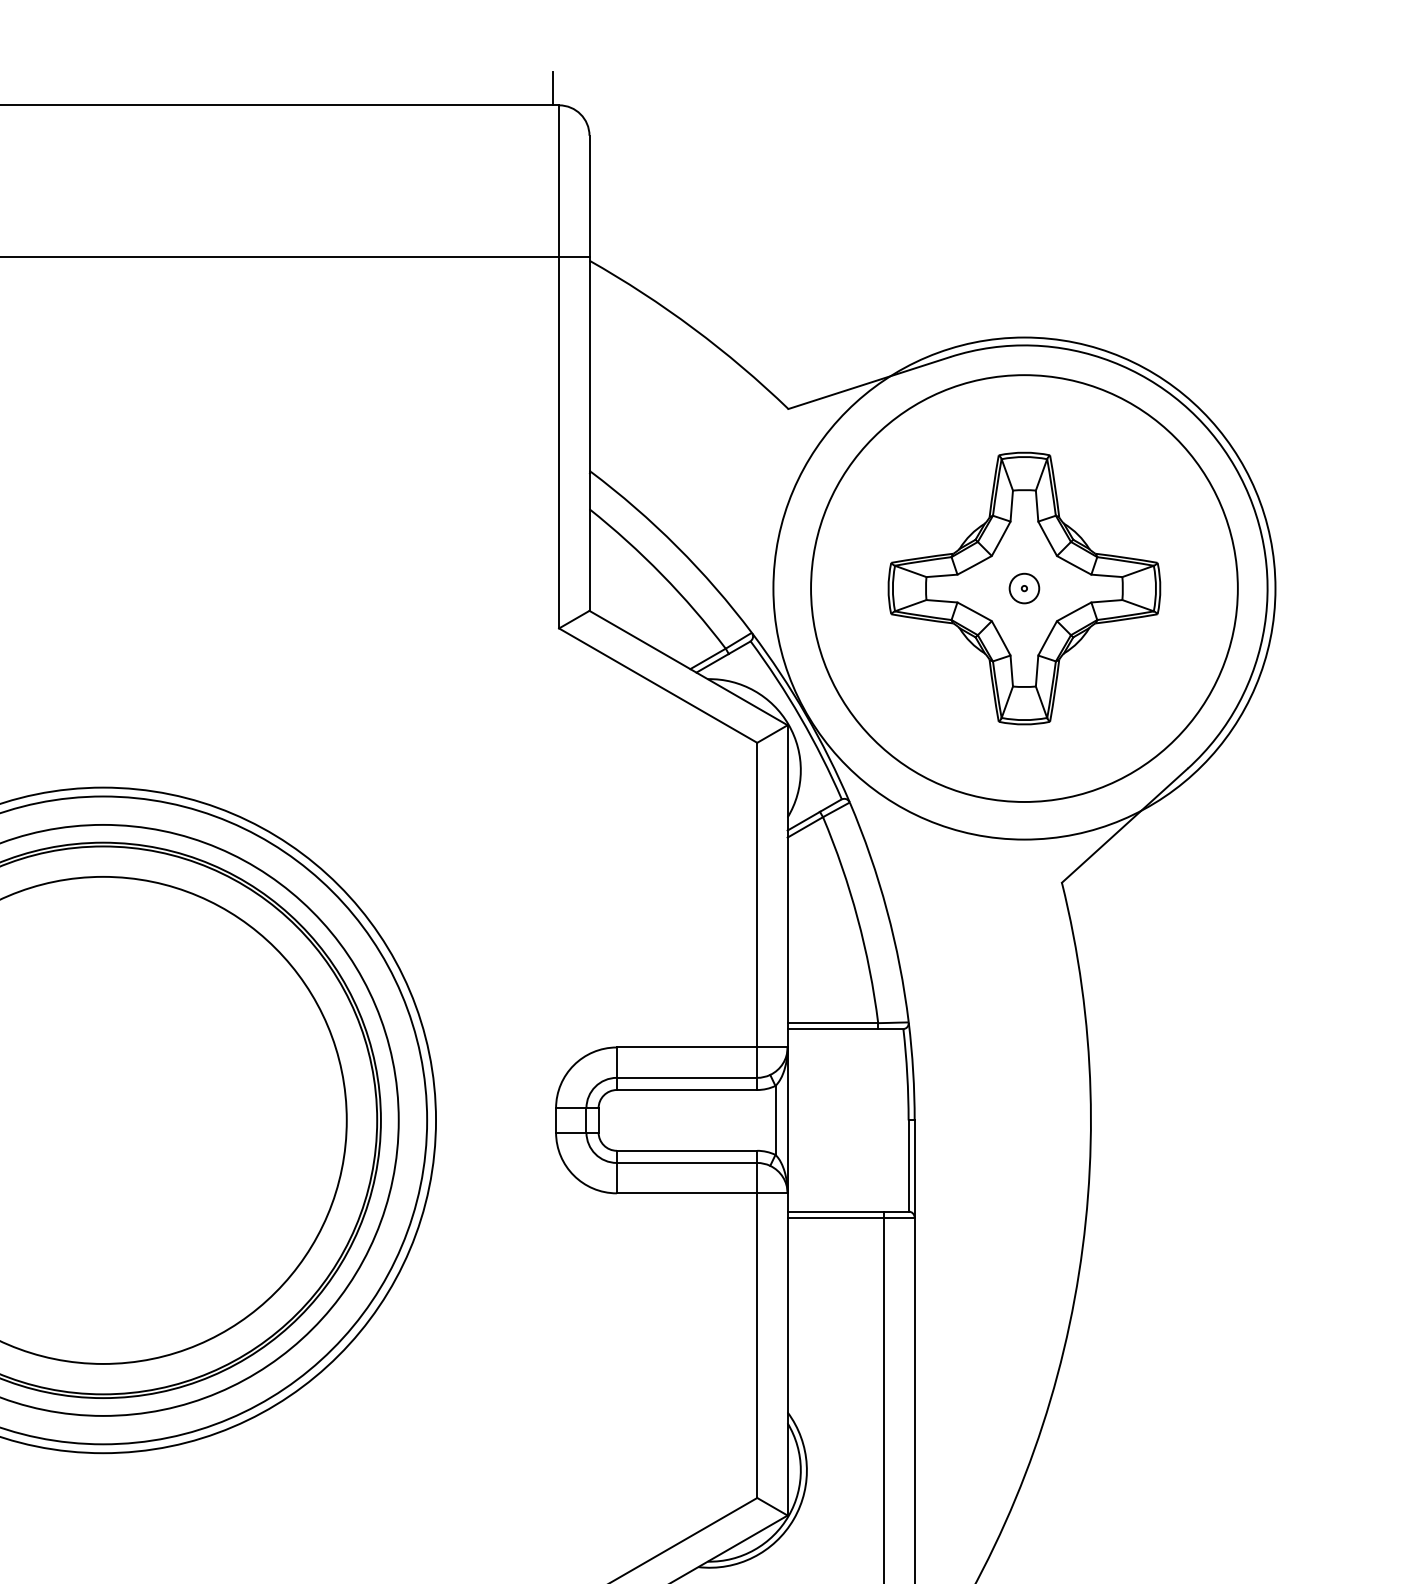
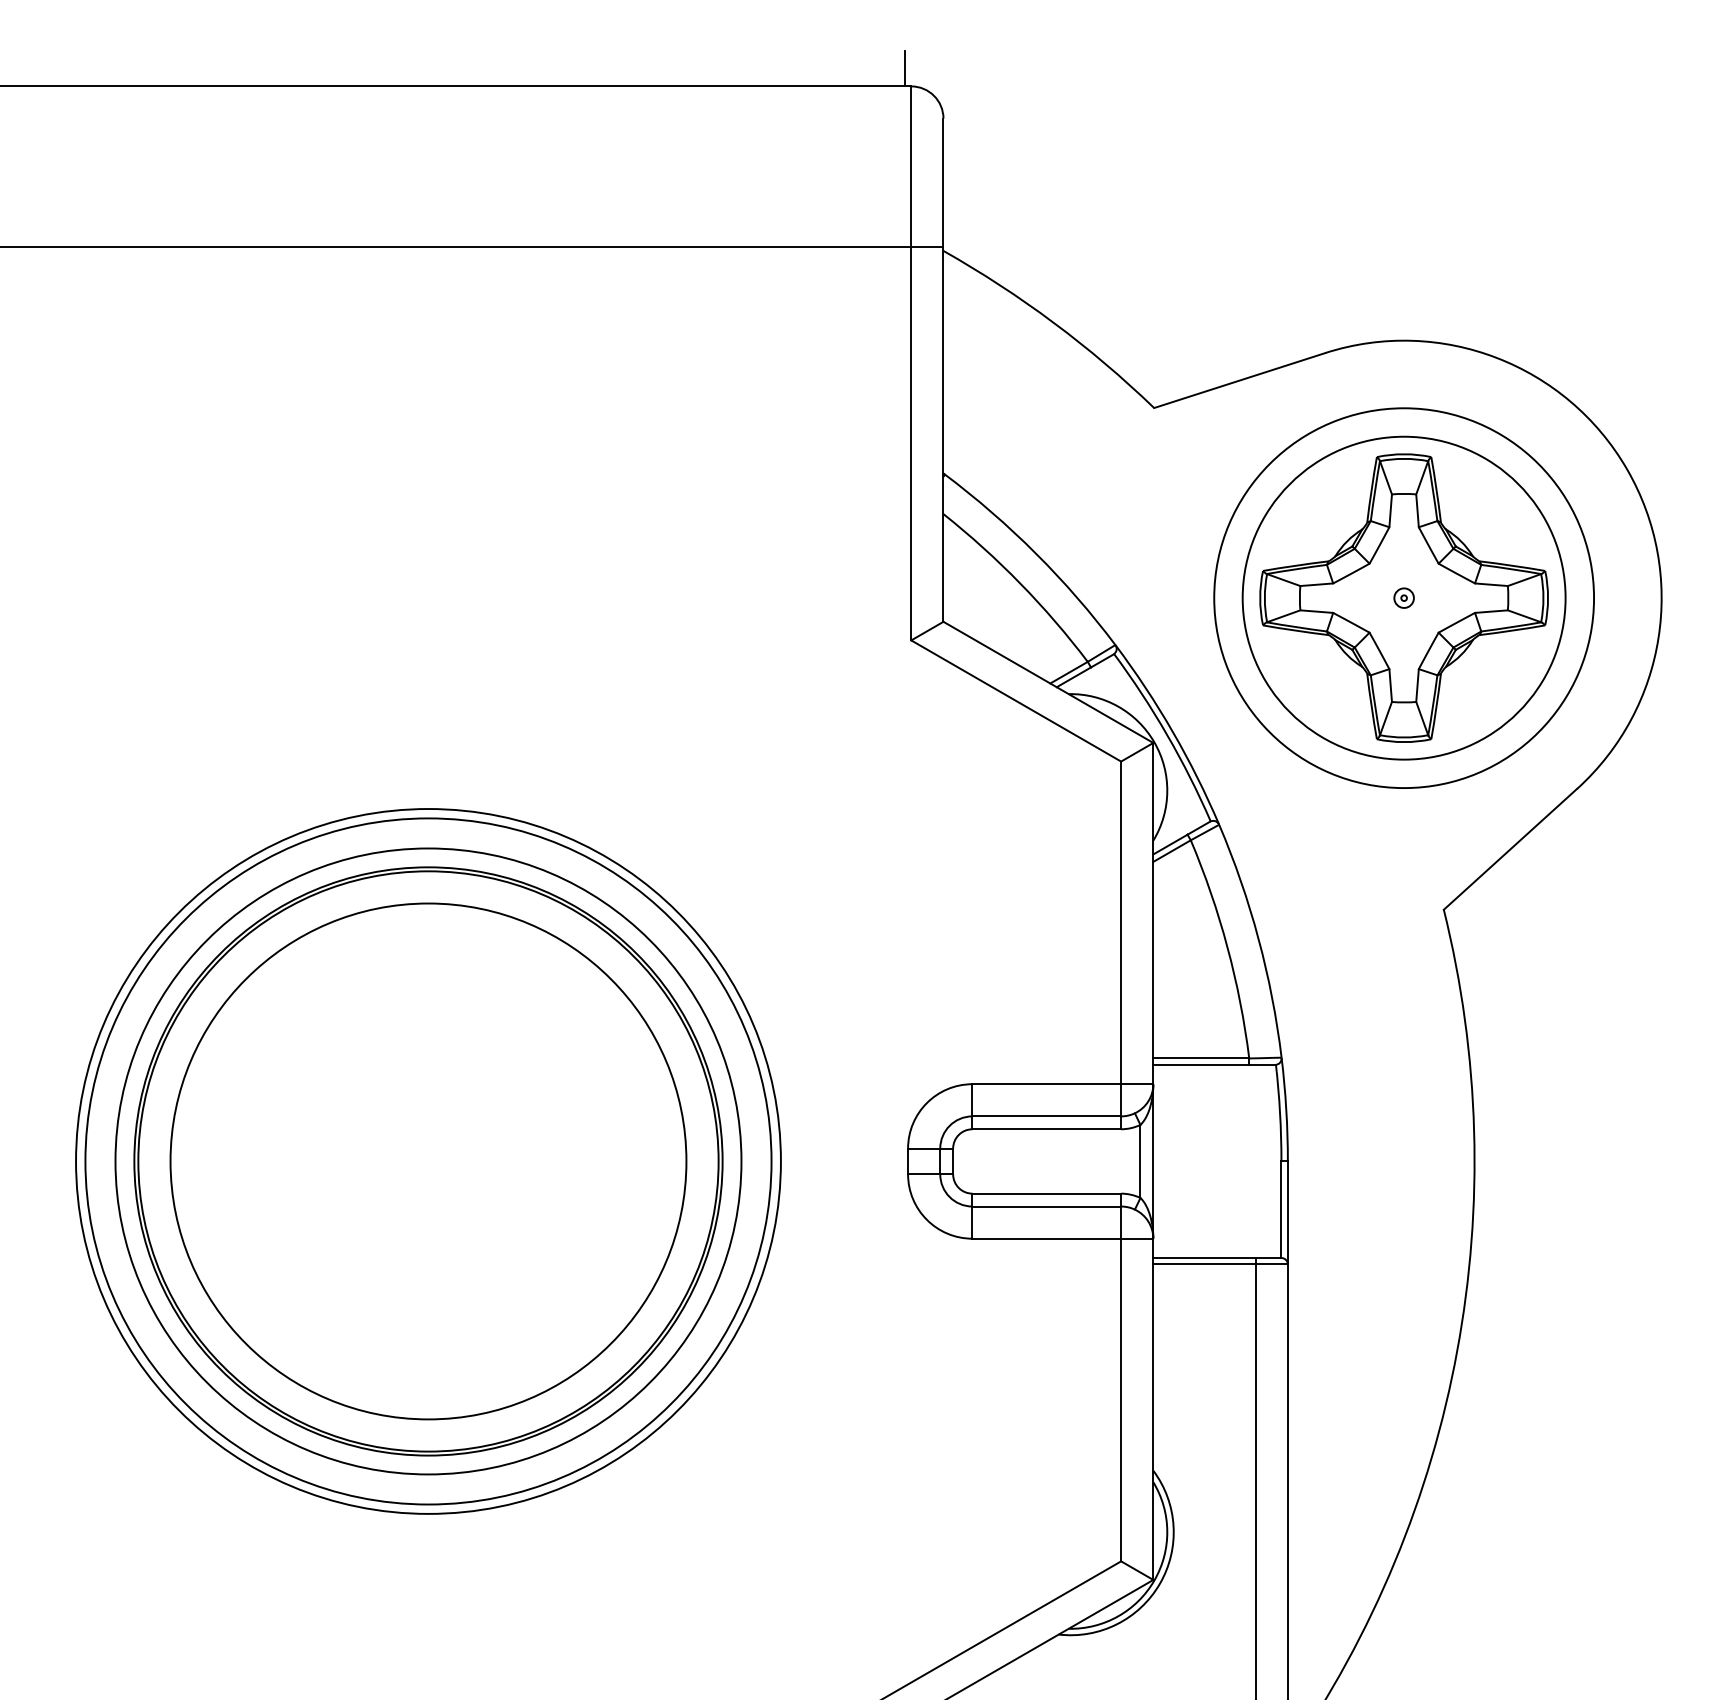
circle: (1023, 587) -> (1403, 597), size x0.62
circle: (1023, 587) -> (1403, 597), size x0.71
circle: (1024, 588) -> (1404, 598), size x0.71

